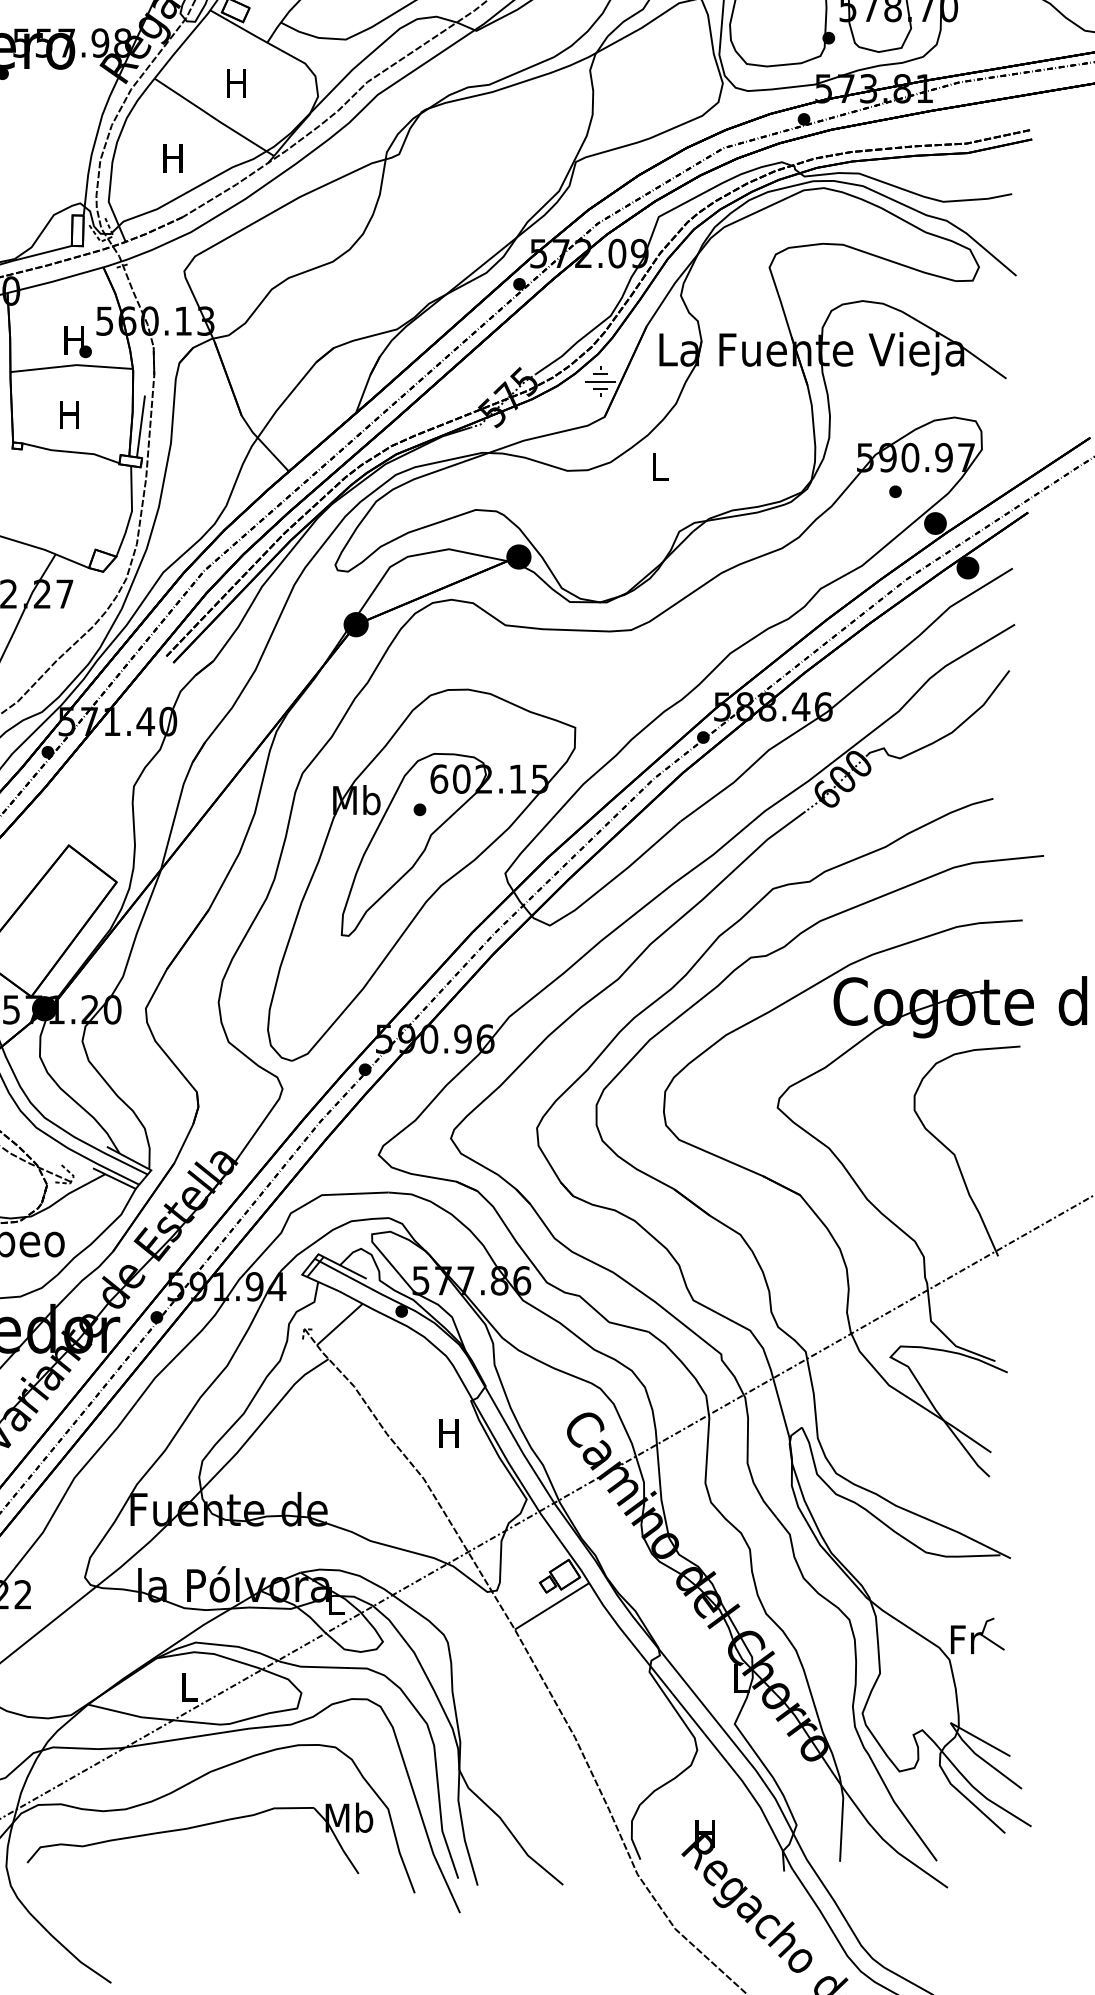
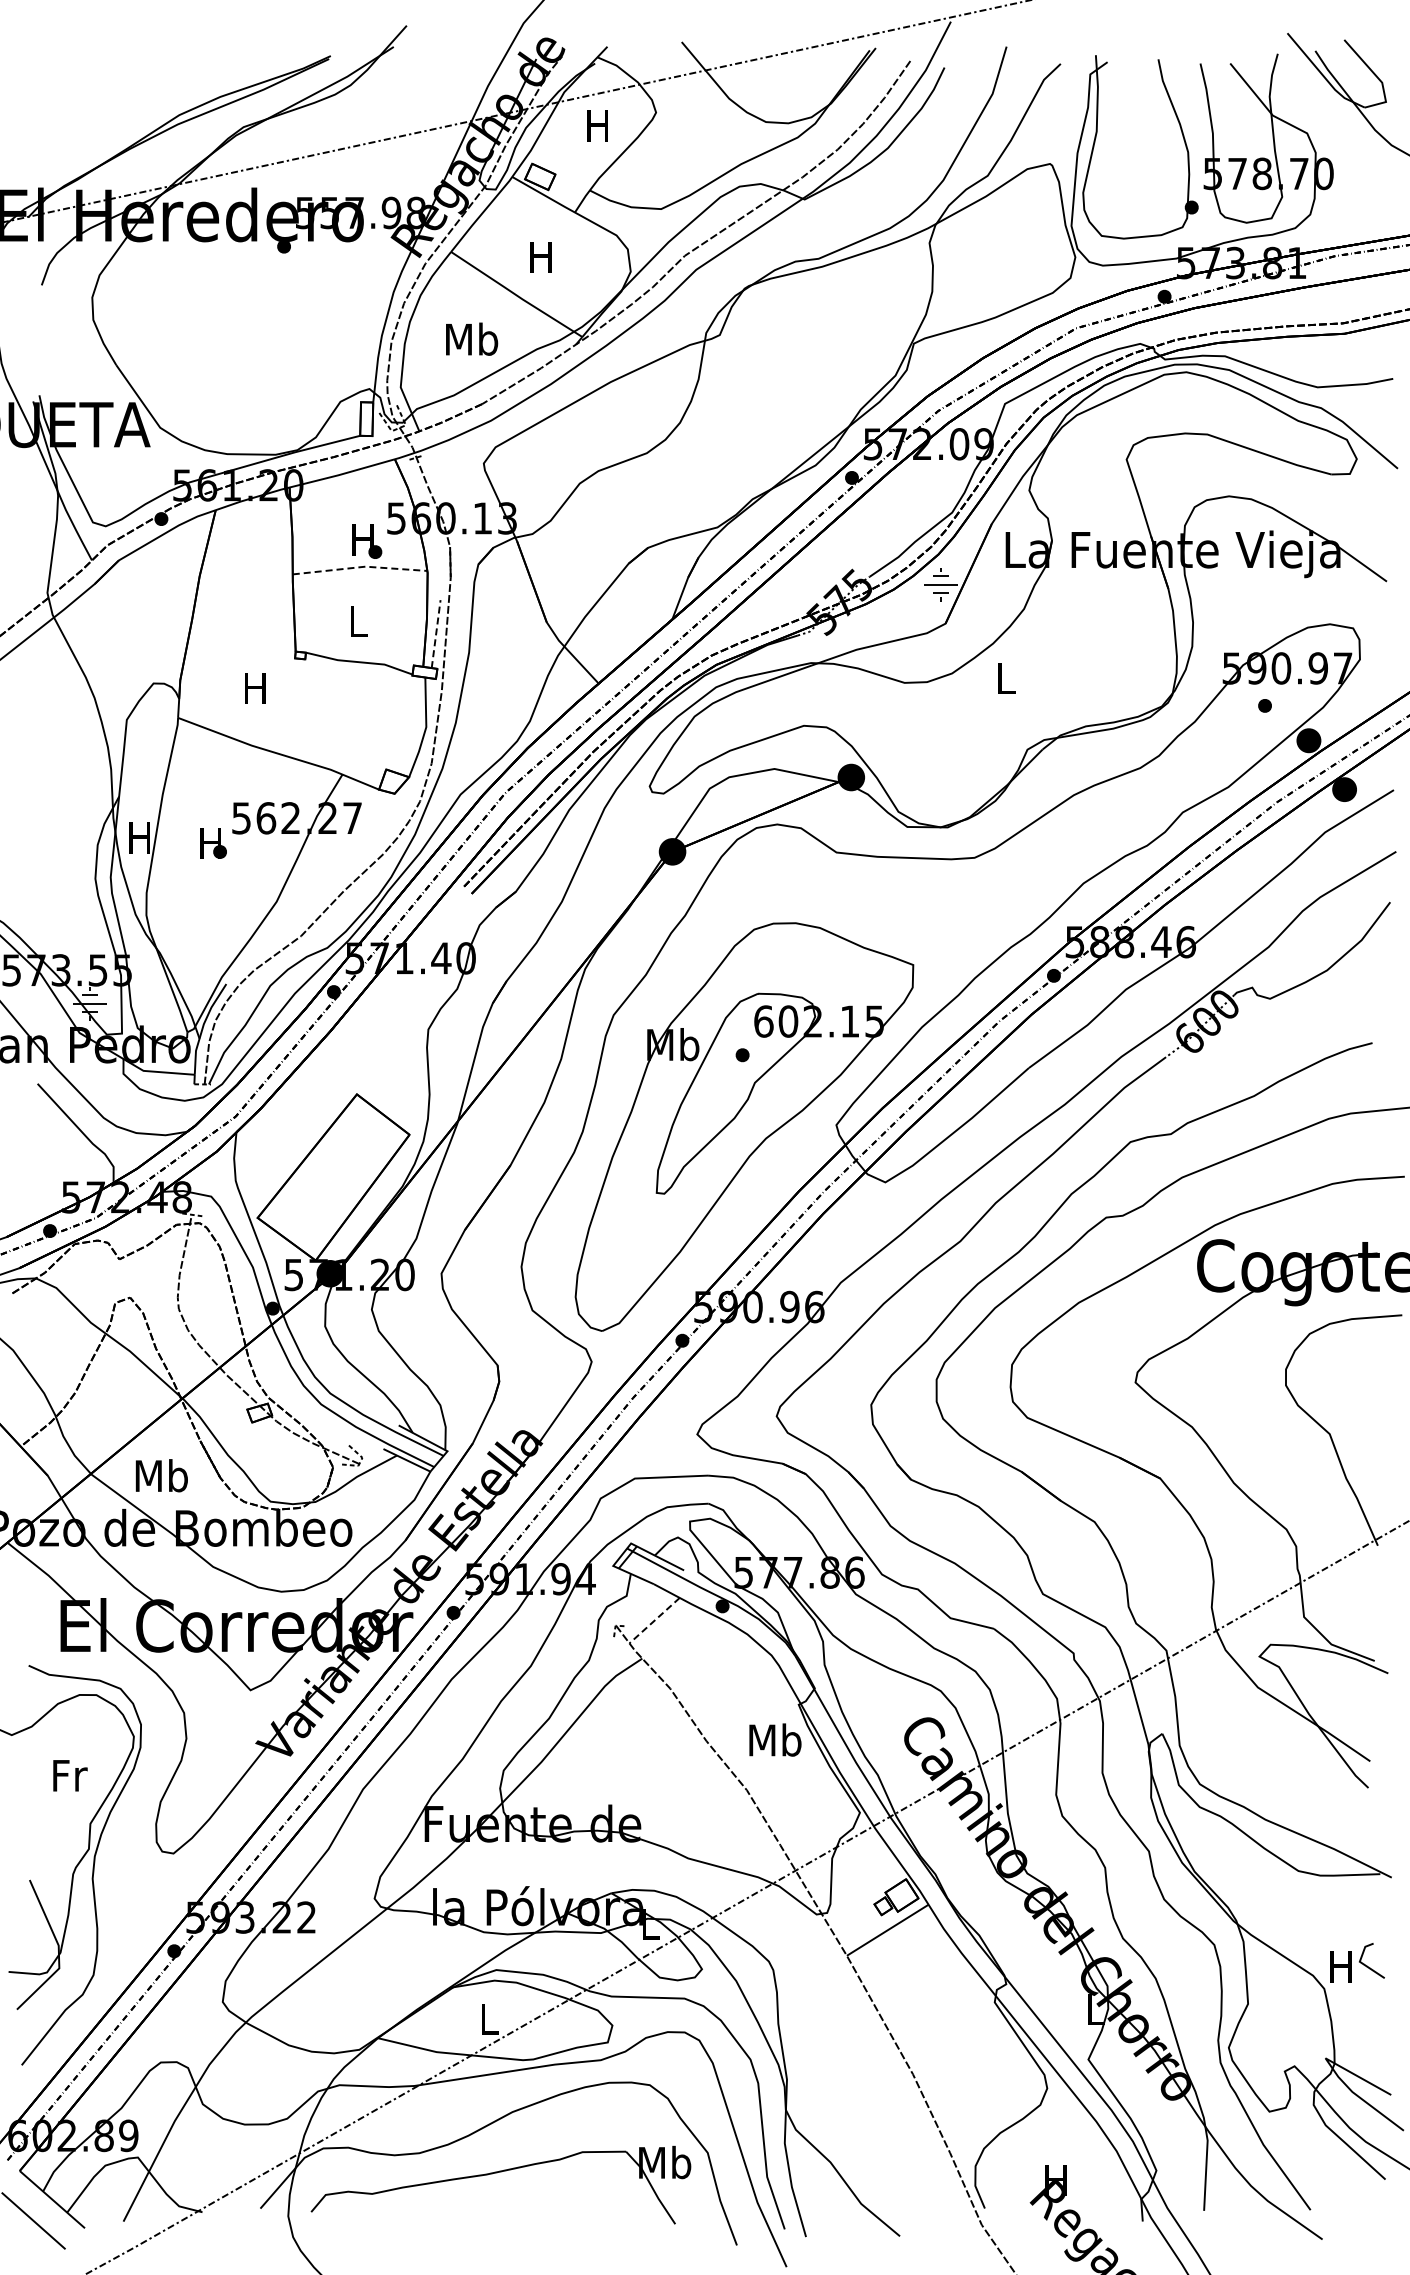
text: (174, 157) -> (472, 338), H -> Mb
line: (72, 365) -> (360, 567), solid -> dashed
text: (69, 414) -> (357, 621), H -> L
line: (141, 425) -> (436, 633), solid -> dashed
line: (339, 1324) -> (654, 1620), solid -> dashed
text: (449, 1432) -> (775, 1739), H -> Mb
text: (966, 1639) -> (1342, 1966), Fr -> H

